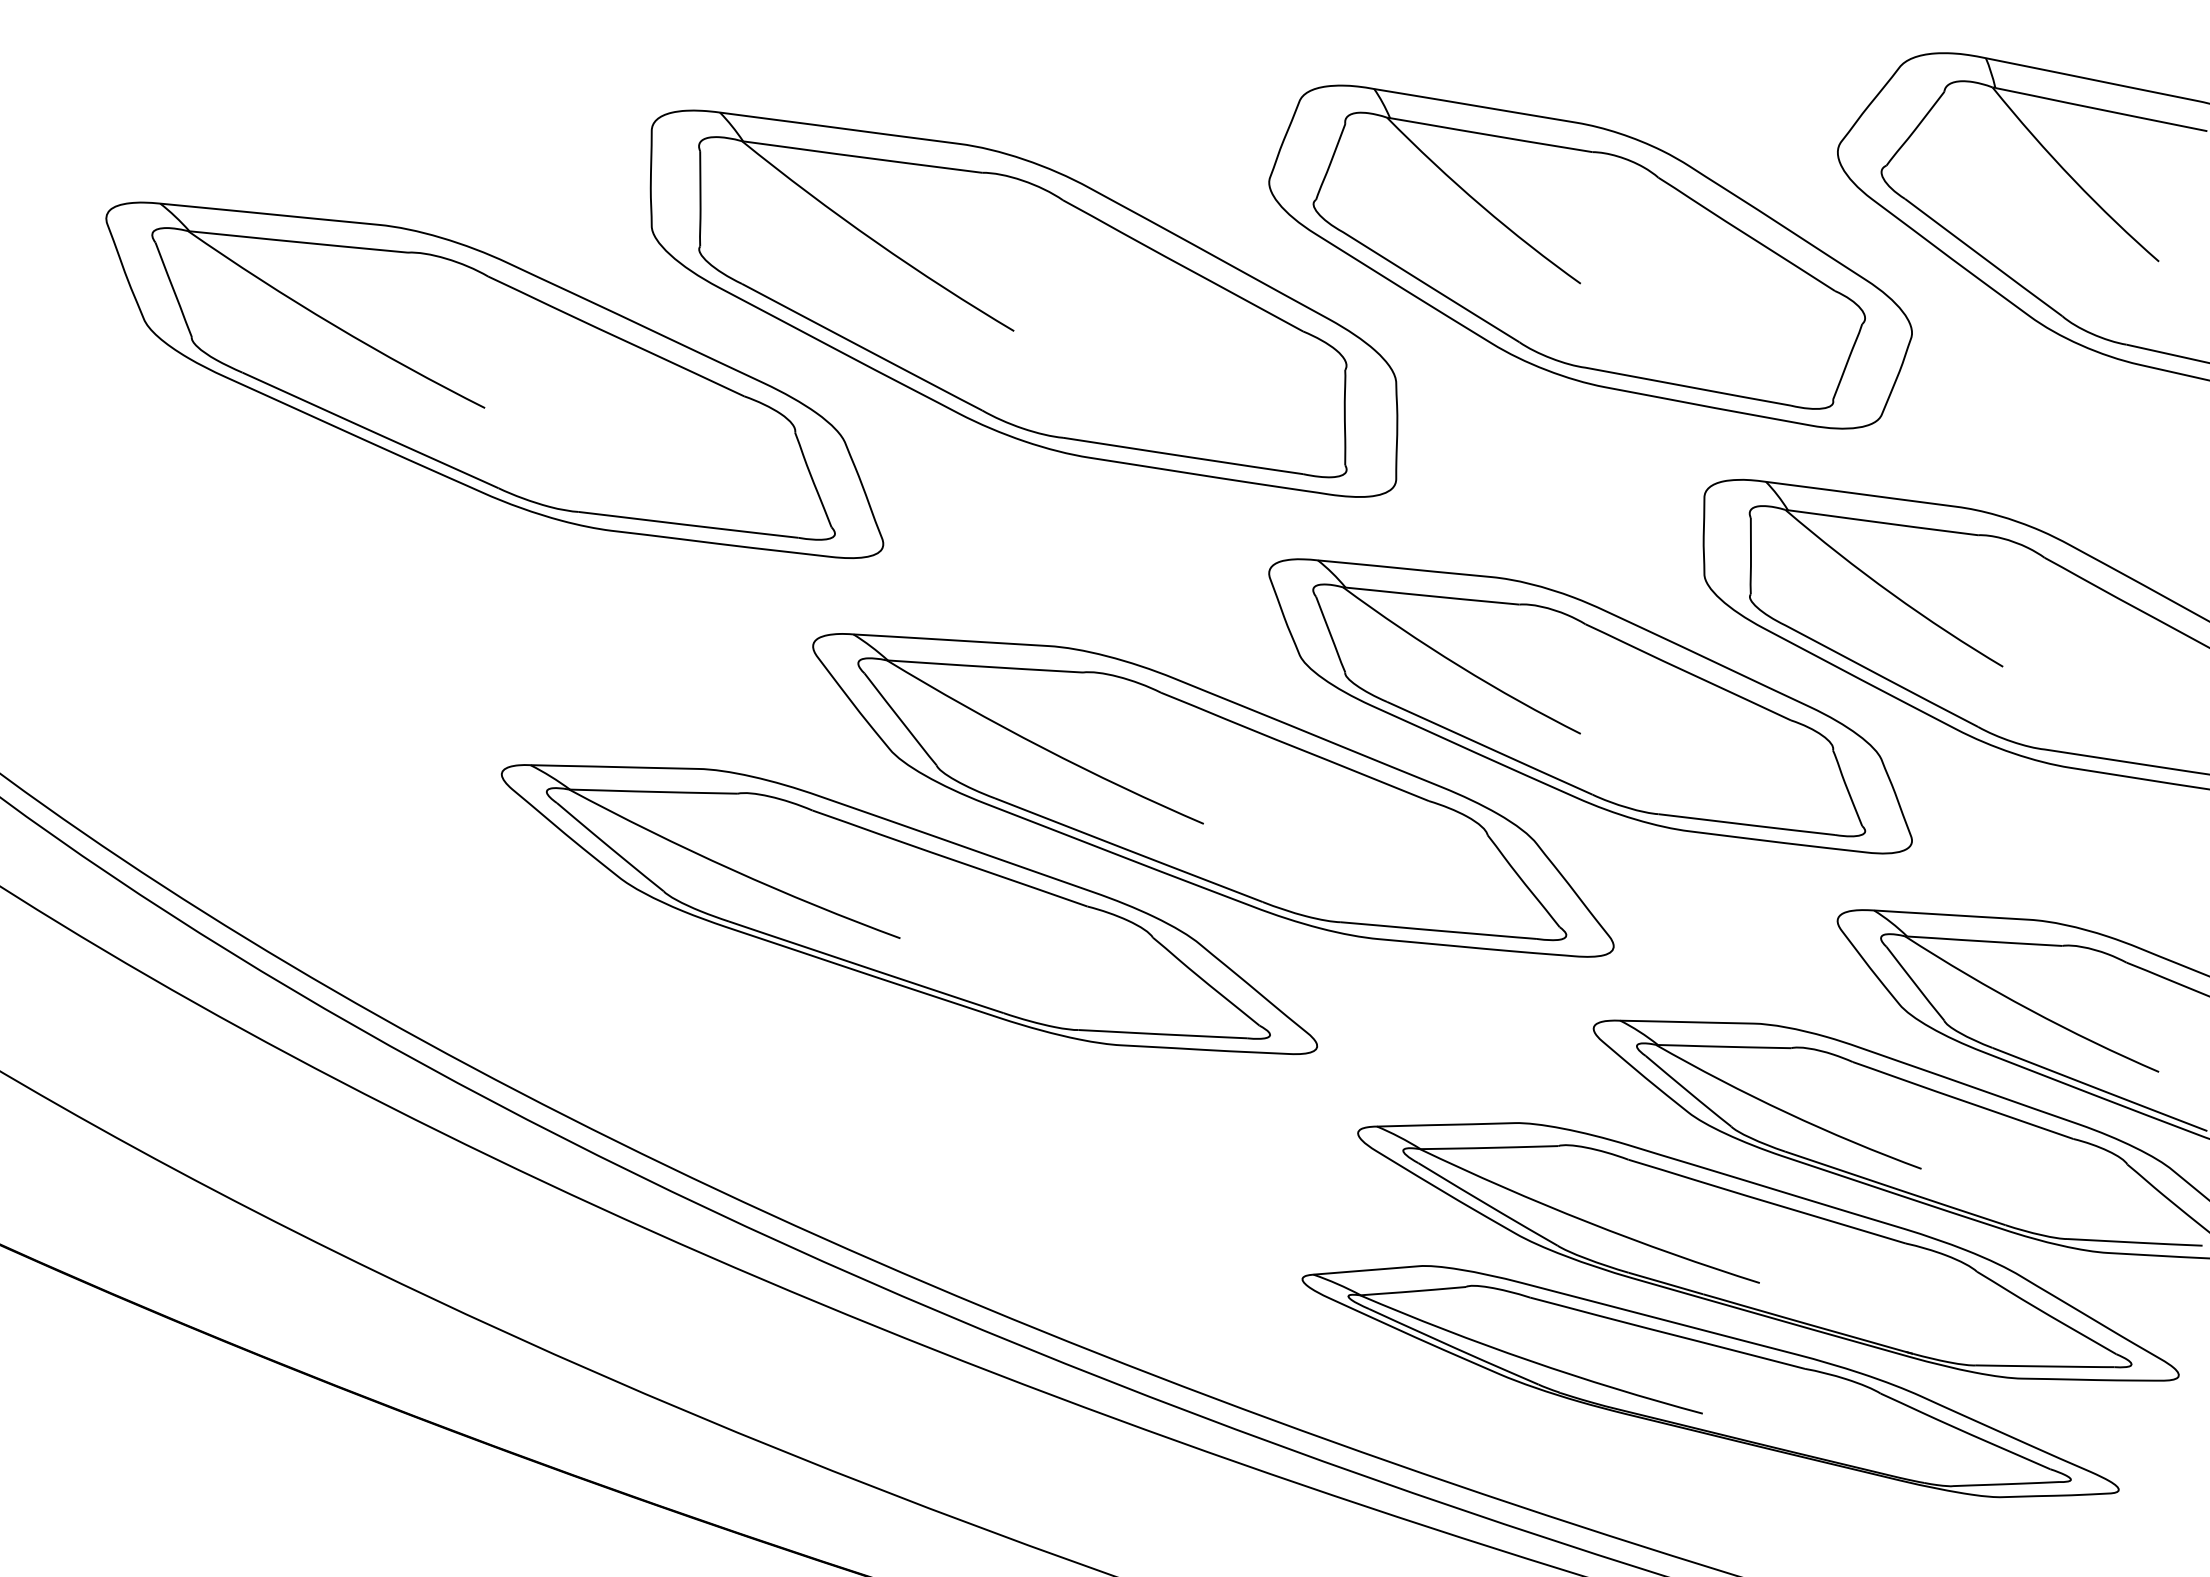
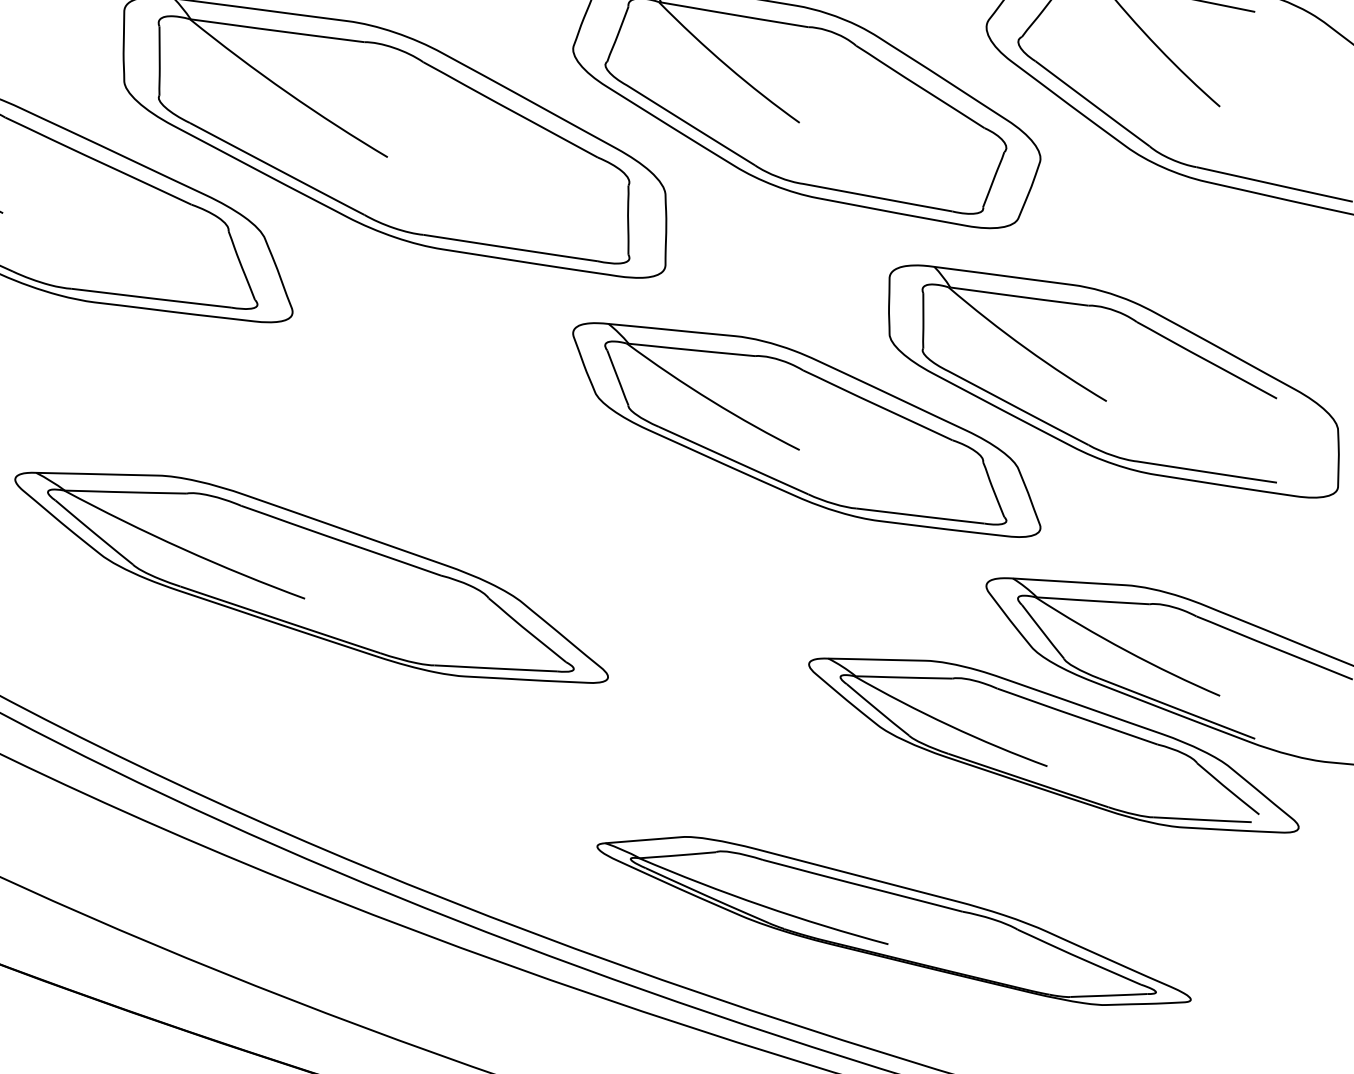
part: (1213, 795) -> (532, 494), removed
part: (1768, 1251) -> (936, 826), removed

